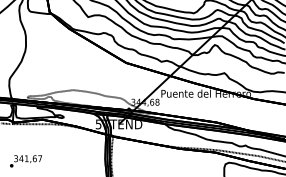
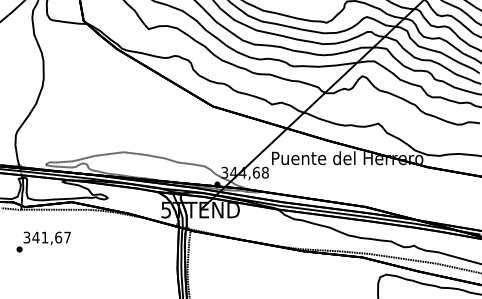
text: (25, 161) -> (42, 242), moved

